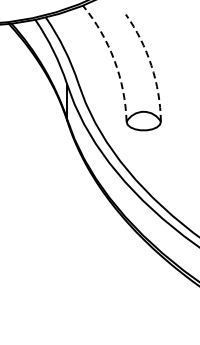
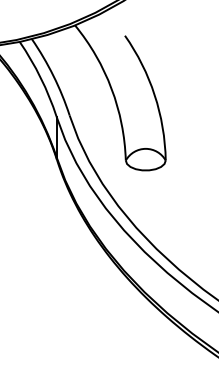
arc: (114, 60) -> (111, 89), dashed -> solid
arc: (151, 65) -> (154, 94), dashed -> solid

